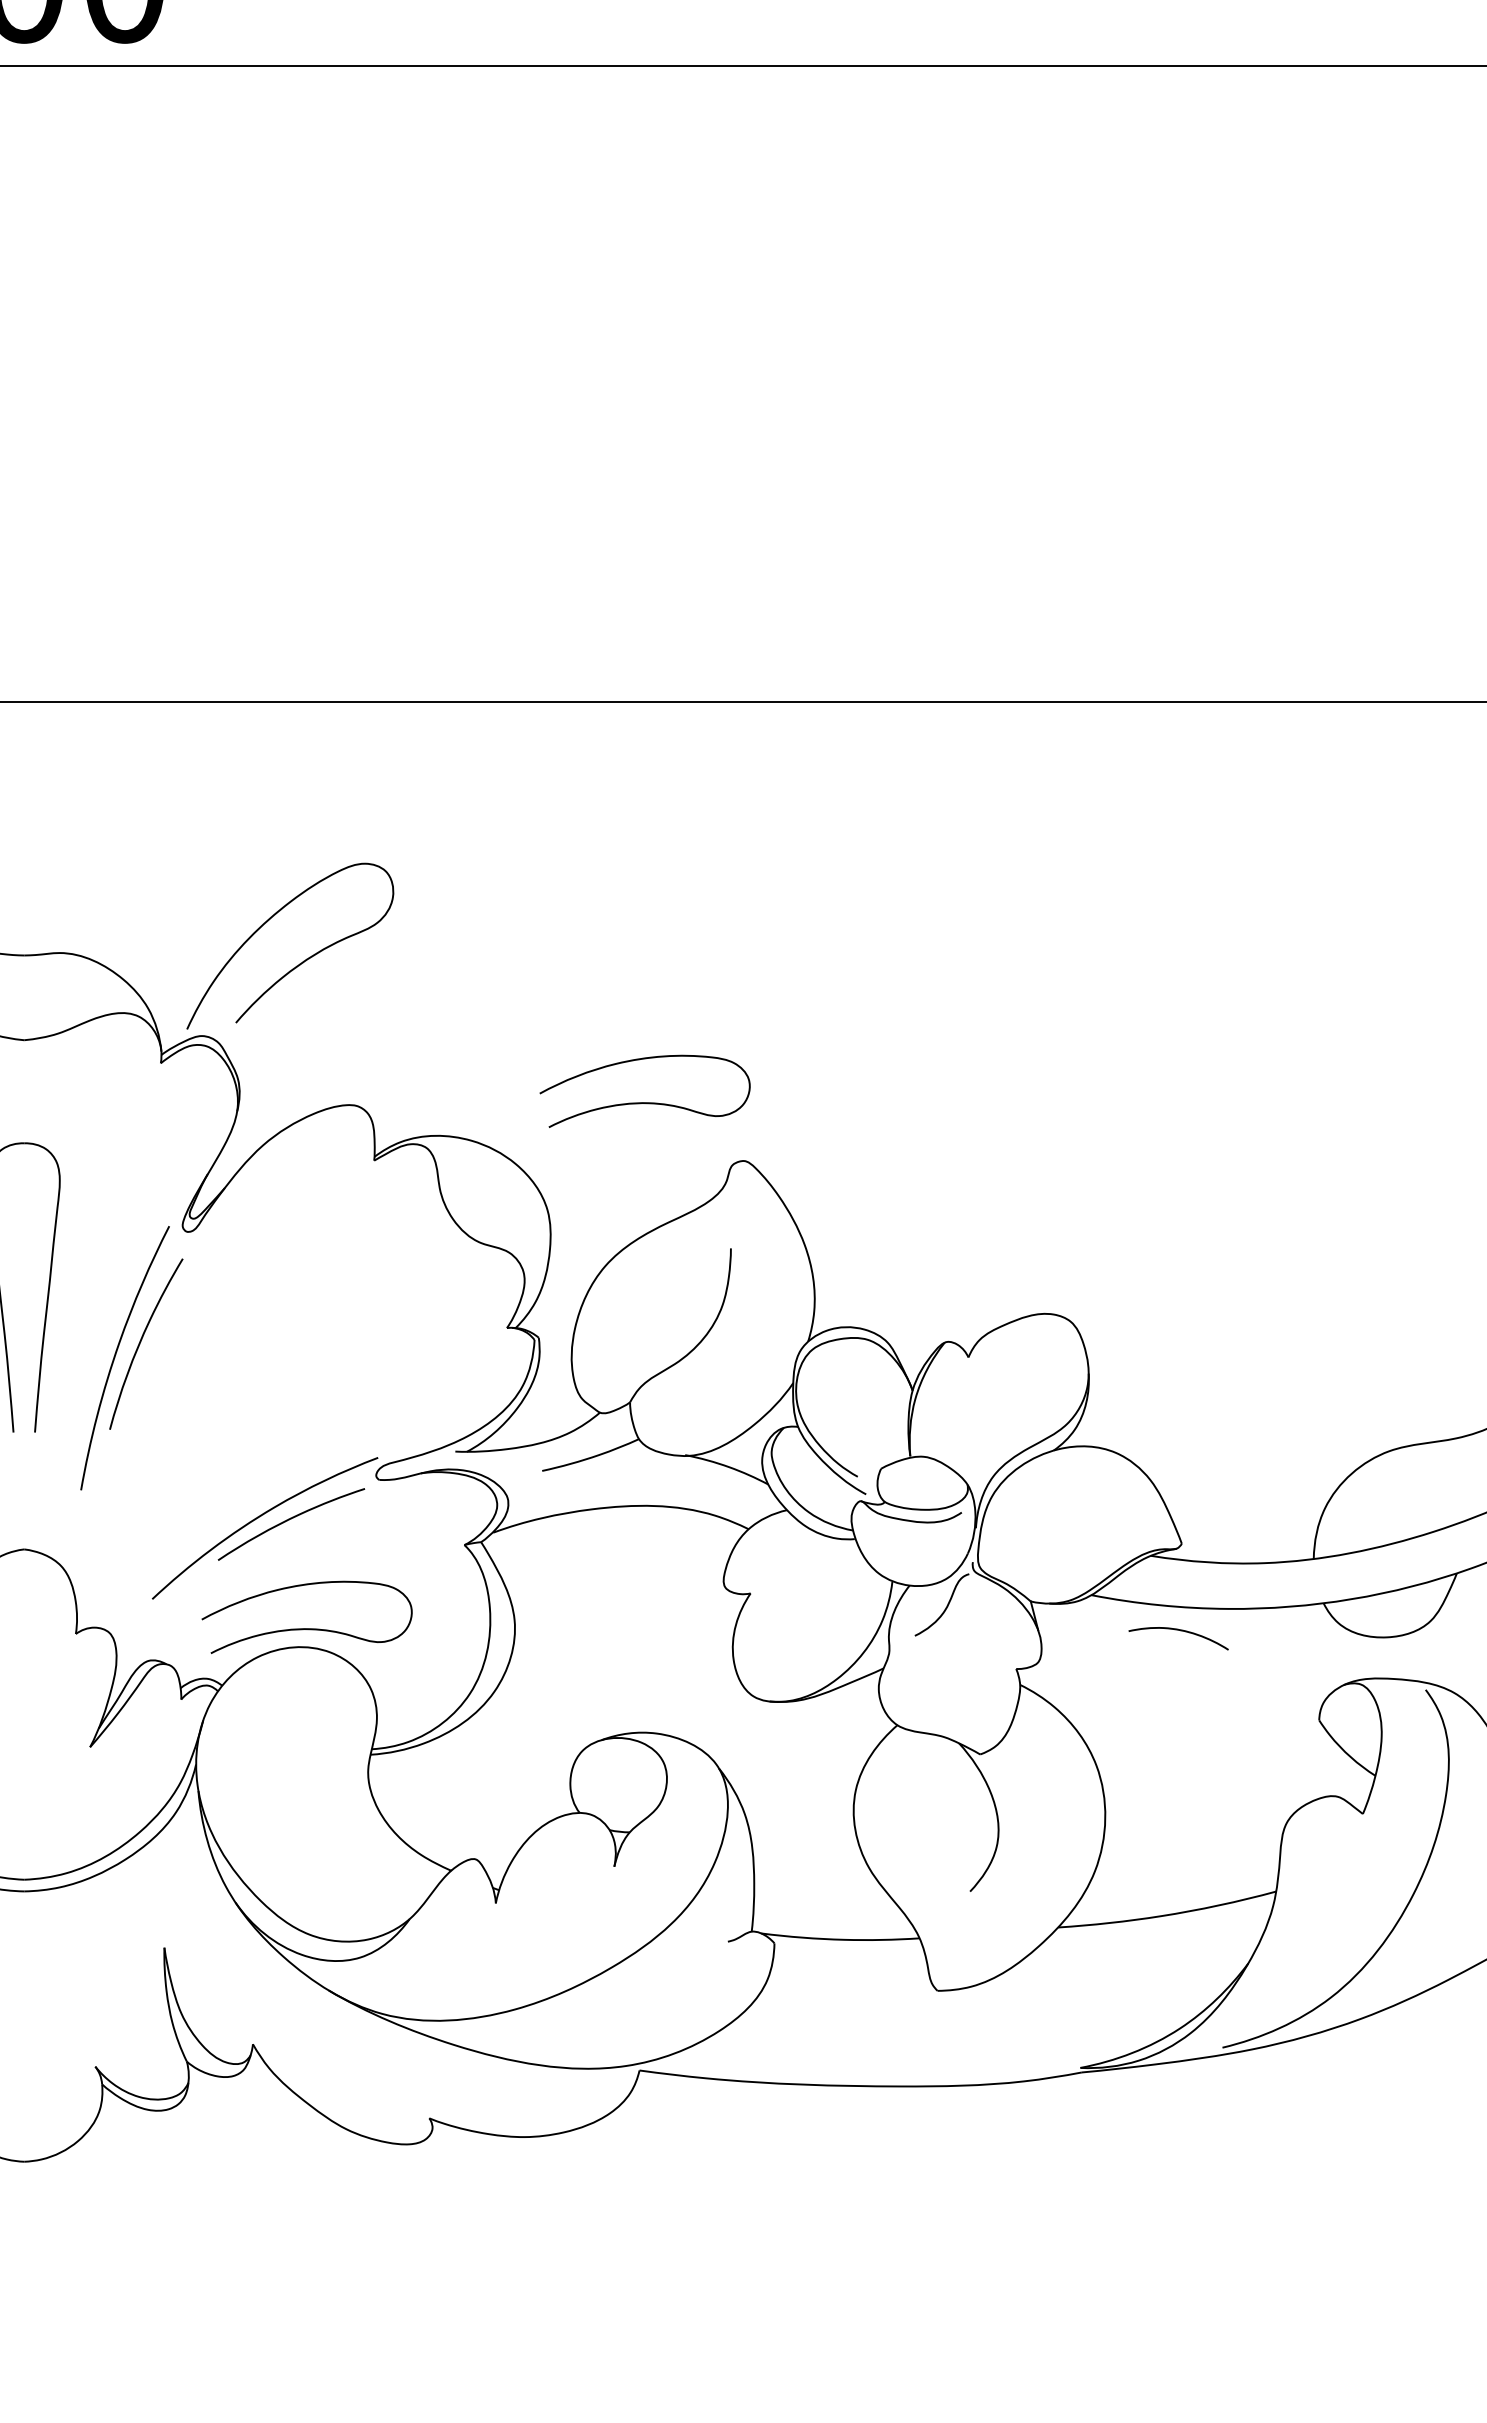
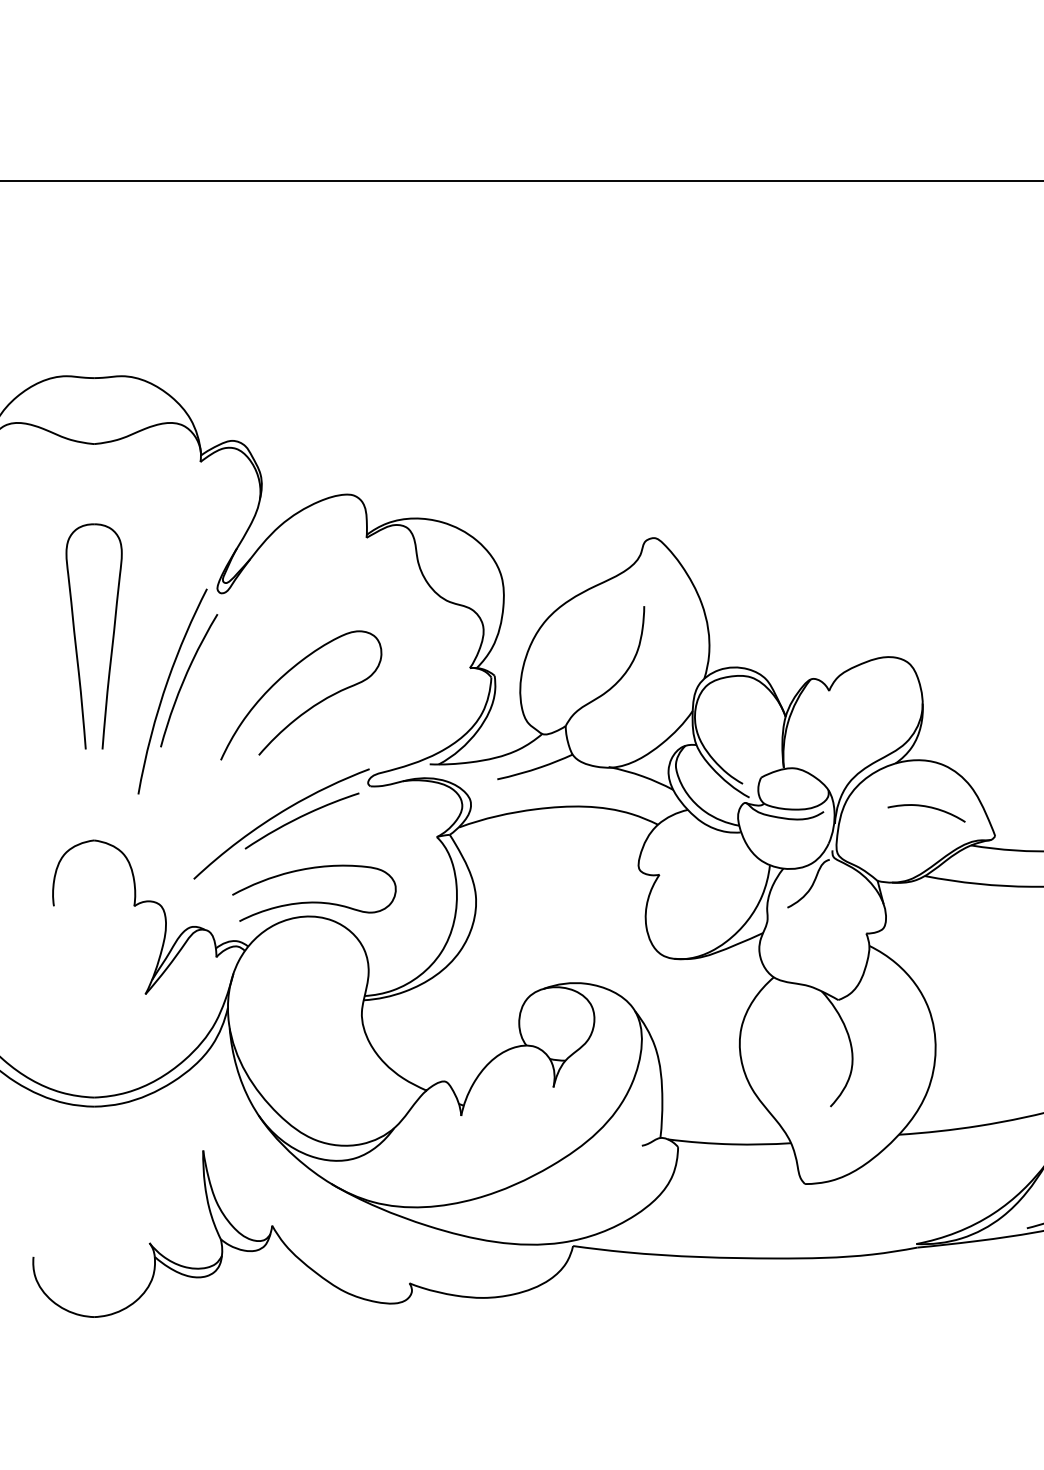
curve: (303, 960) -> (311, 706), moved
curve: (644, 1102) -> (576, 492), removed
curve: (1180, 1631) -> (928, 807), moved

